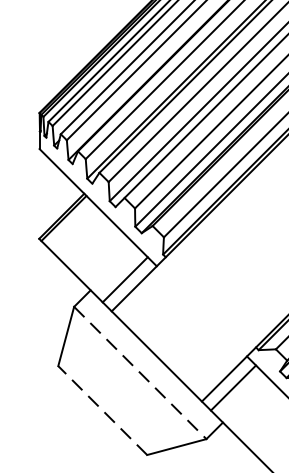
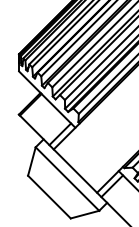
line: (140, 373) -> (67, 179), dashed -> solid
line: (102, 409) -> (49, 196), dashed -> solid

